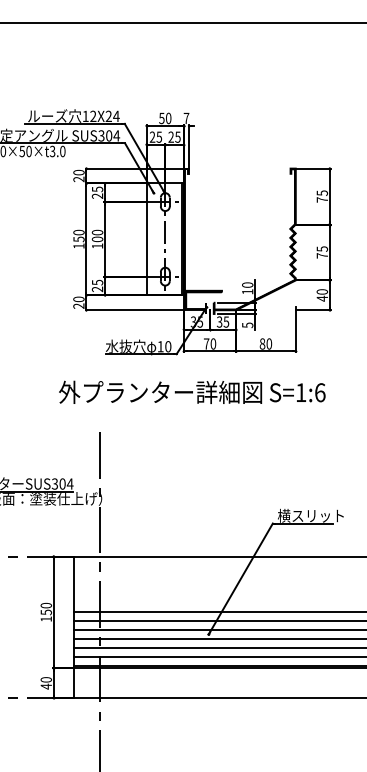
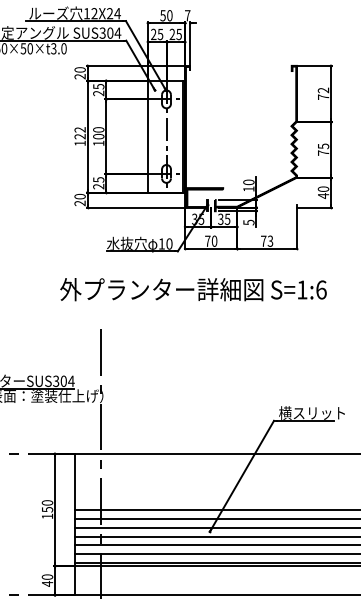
text: (322, 192) -> (323, 89), 75 -> 72
text: (78, 235) -> (79, 132), 150 -> 122
text: (265, 343) -> (266, 240), 80 -> 73

